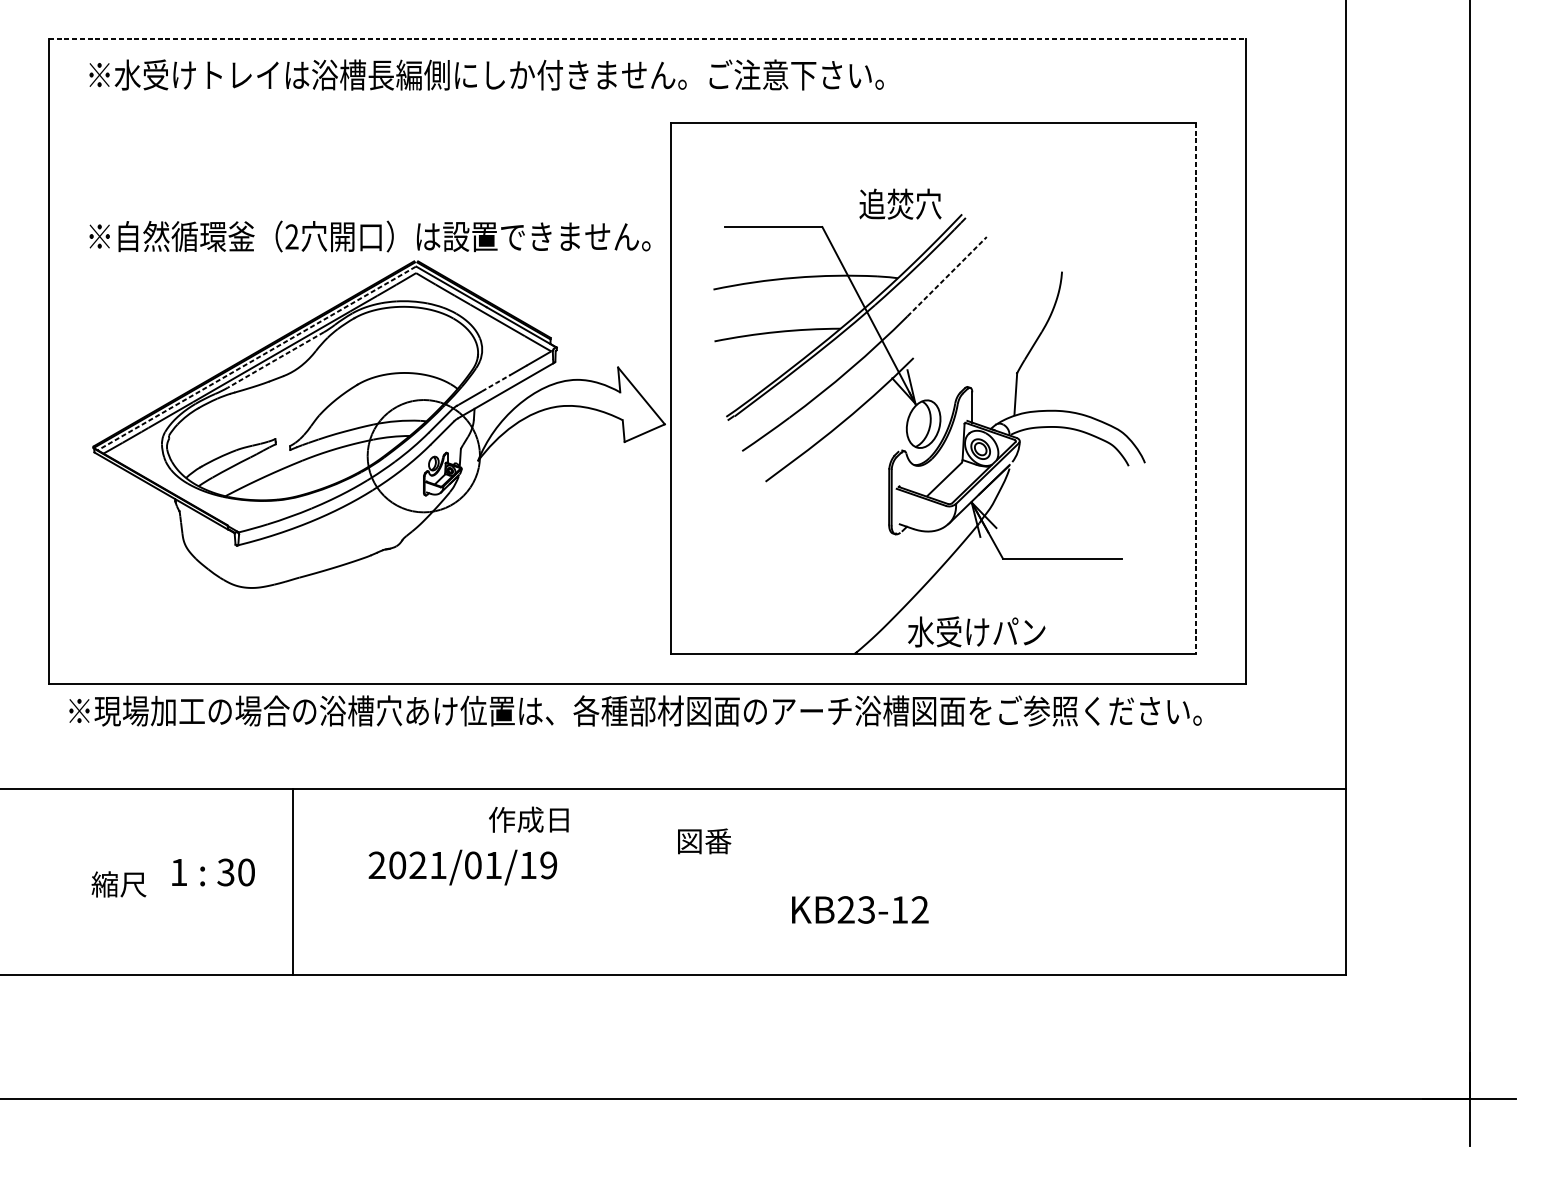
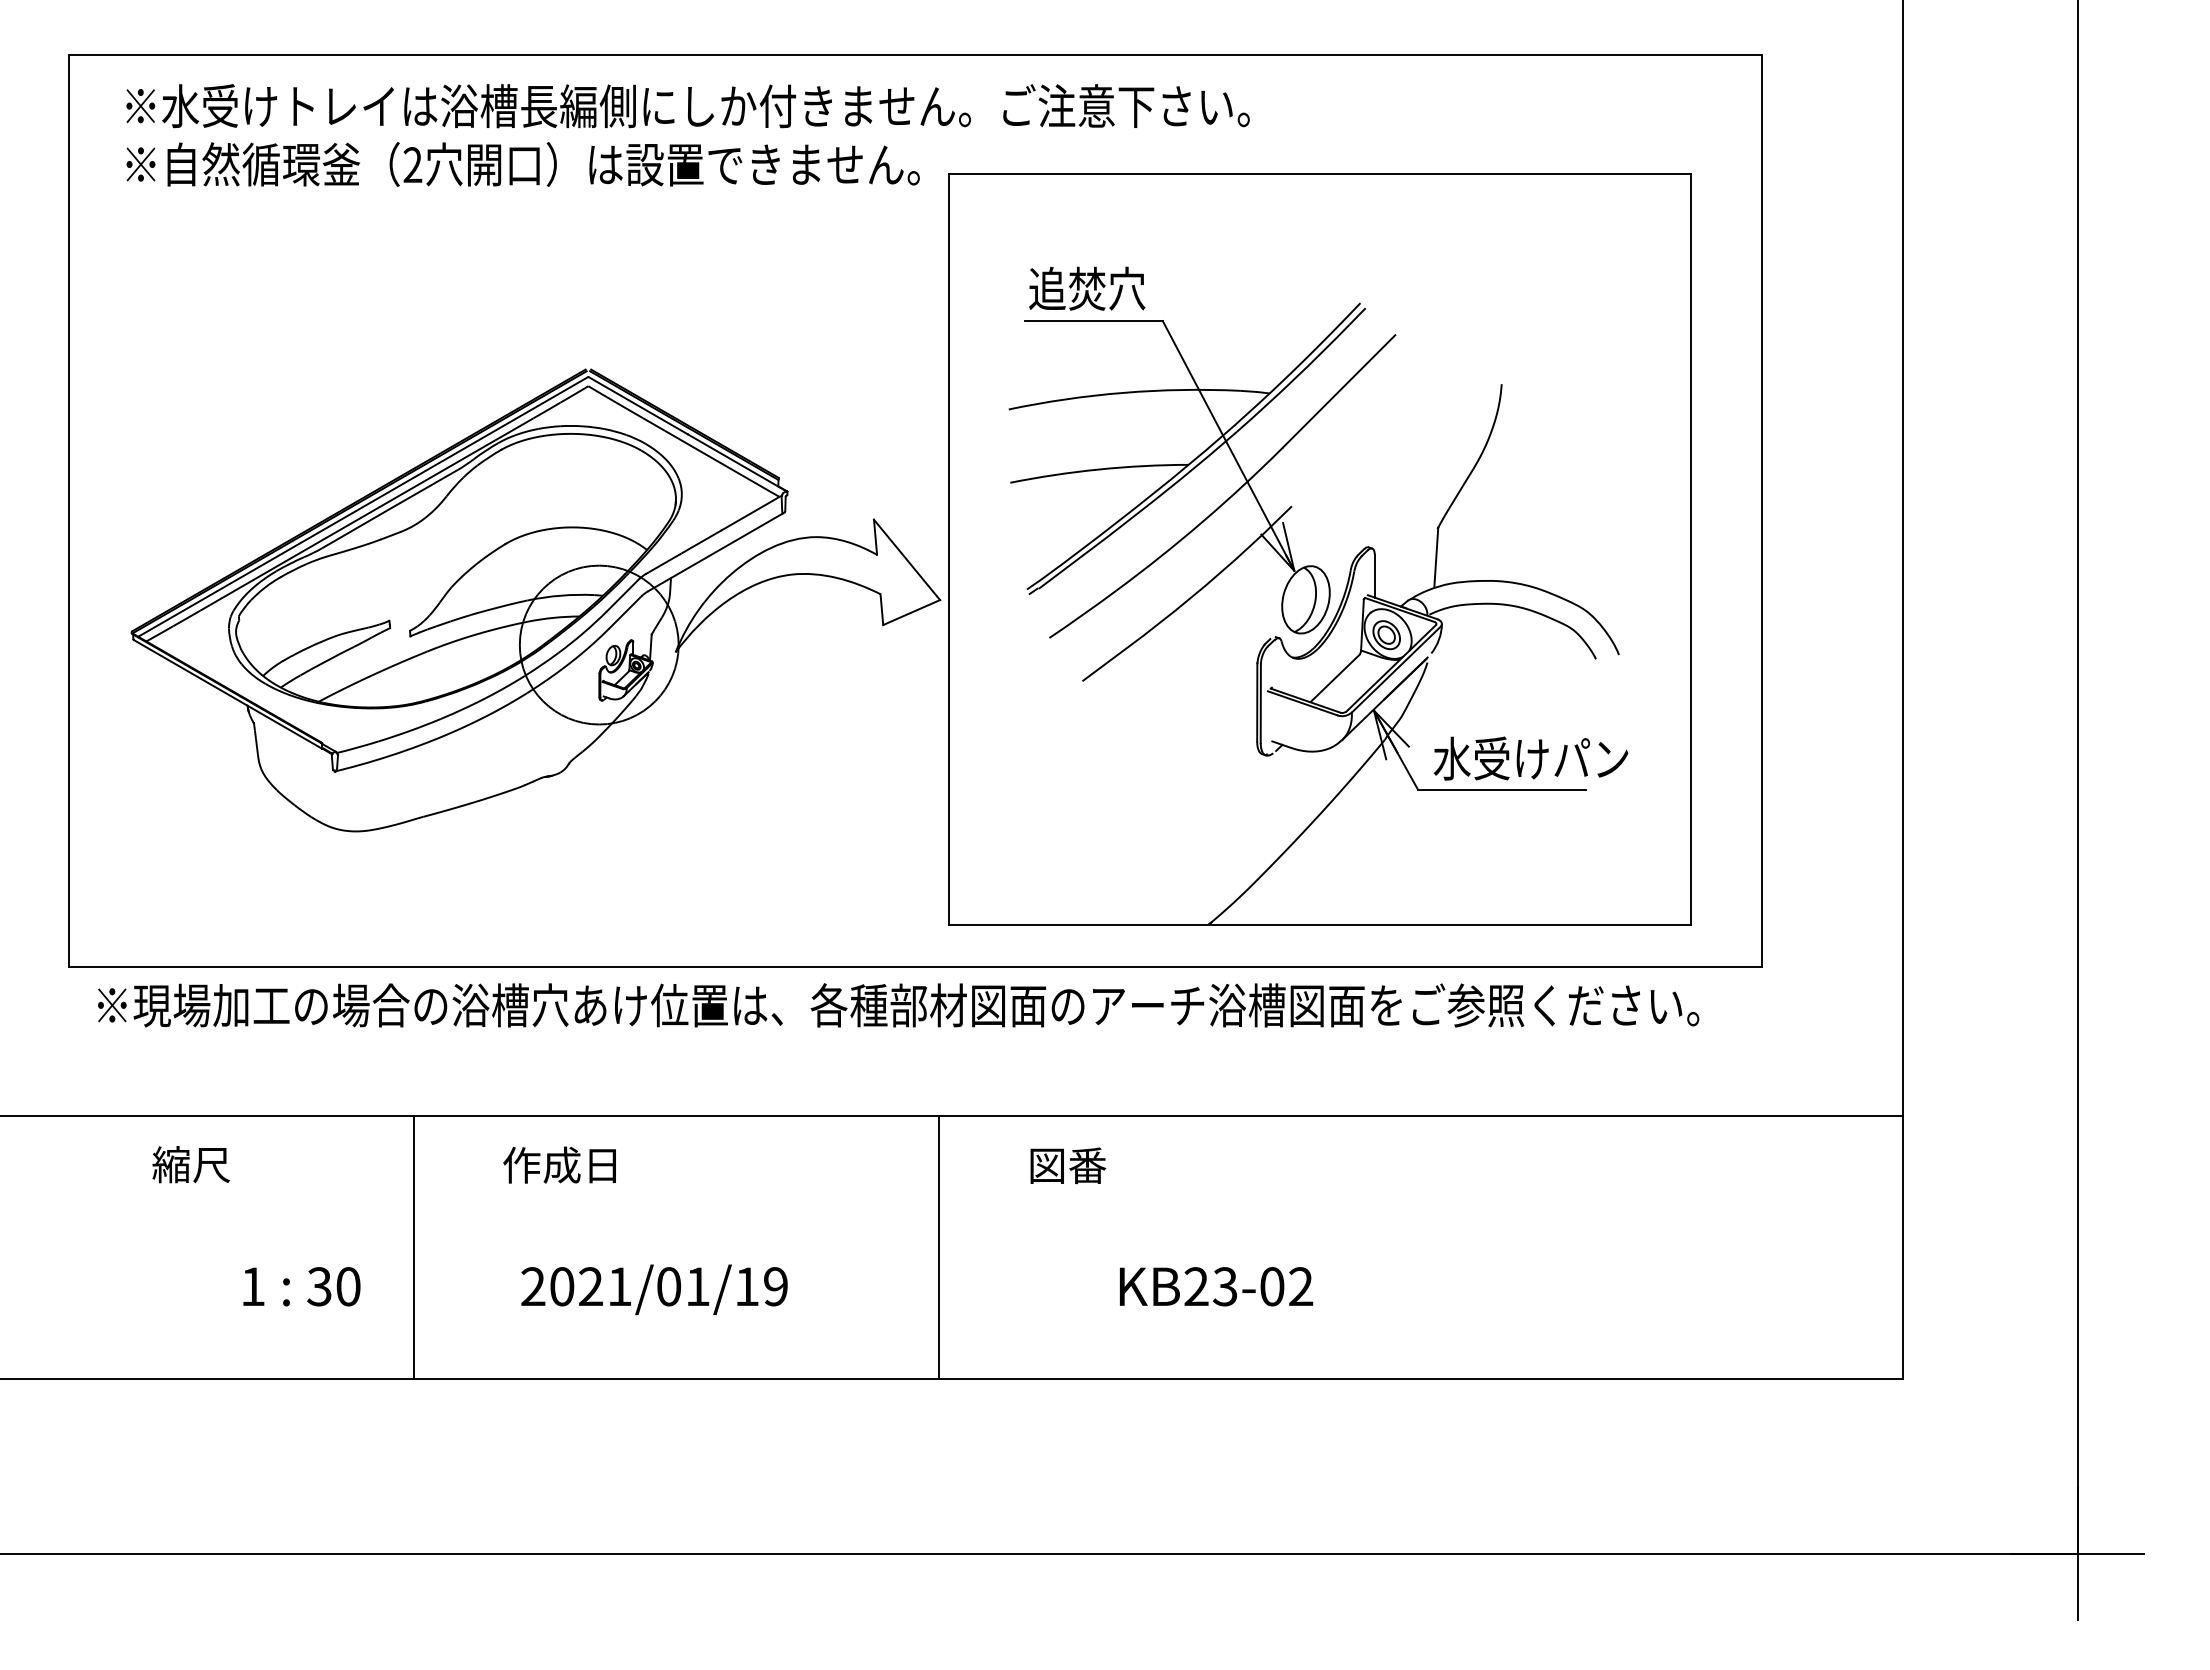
line: (647, 39) -> (915, 55), dashed -> solid
text: (900, 204) -> (1087, 288), moved
text: (369, 236) -> (522, 164), moved
line: (947, 276) -> (1339, 390), dashed -> solid
line: (256, 358) -> (362, 507), dashed -> solid
line: (275, 360) -> (389, 509), dashed -> solid
line: (496, 382) -> (701, 541), dashed -> solid
line: (1196, 388) -> (1691, 549), dashed -> solid
text: (976, 631) -> (1530, 758), moved
text: (528, 819) -> (559, 1164), moved
text: (704, 841) -> (1068, 1165), moved
text: (462, 867) -> (654, 1289), moved
text: (213, 872) -> (301, 1286), moved
line: (664, 882) -> (939, 1247), added
text: (118, 884) -> (190, 1164), moved
text: (899, 909) -> (1272, 1286), KB23-12 -> KB23-02

